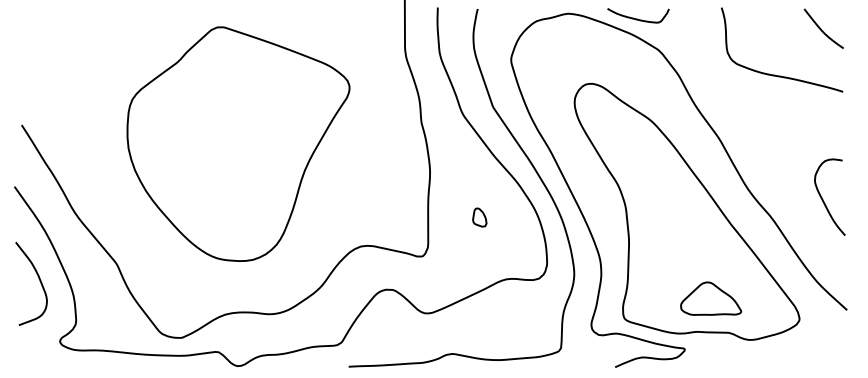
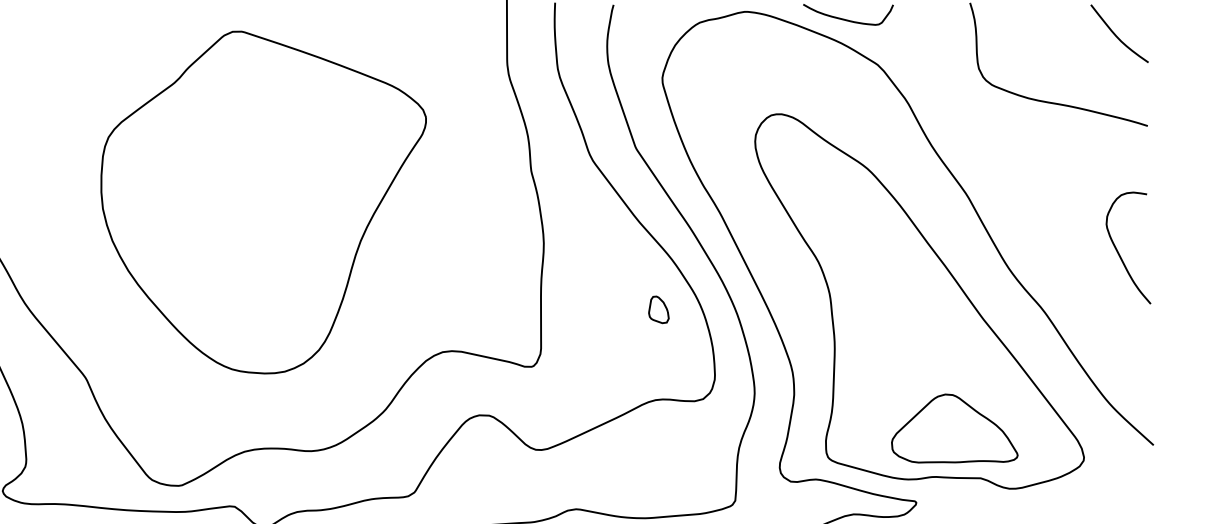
curve: (823, 199) -> (1119, 251), moved
part: (479, 217) -> (658, 309), moved
part: (710, 298) -> (953, 428), size x1.43

